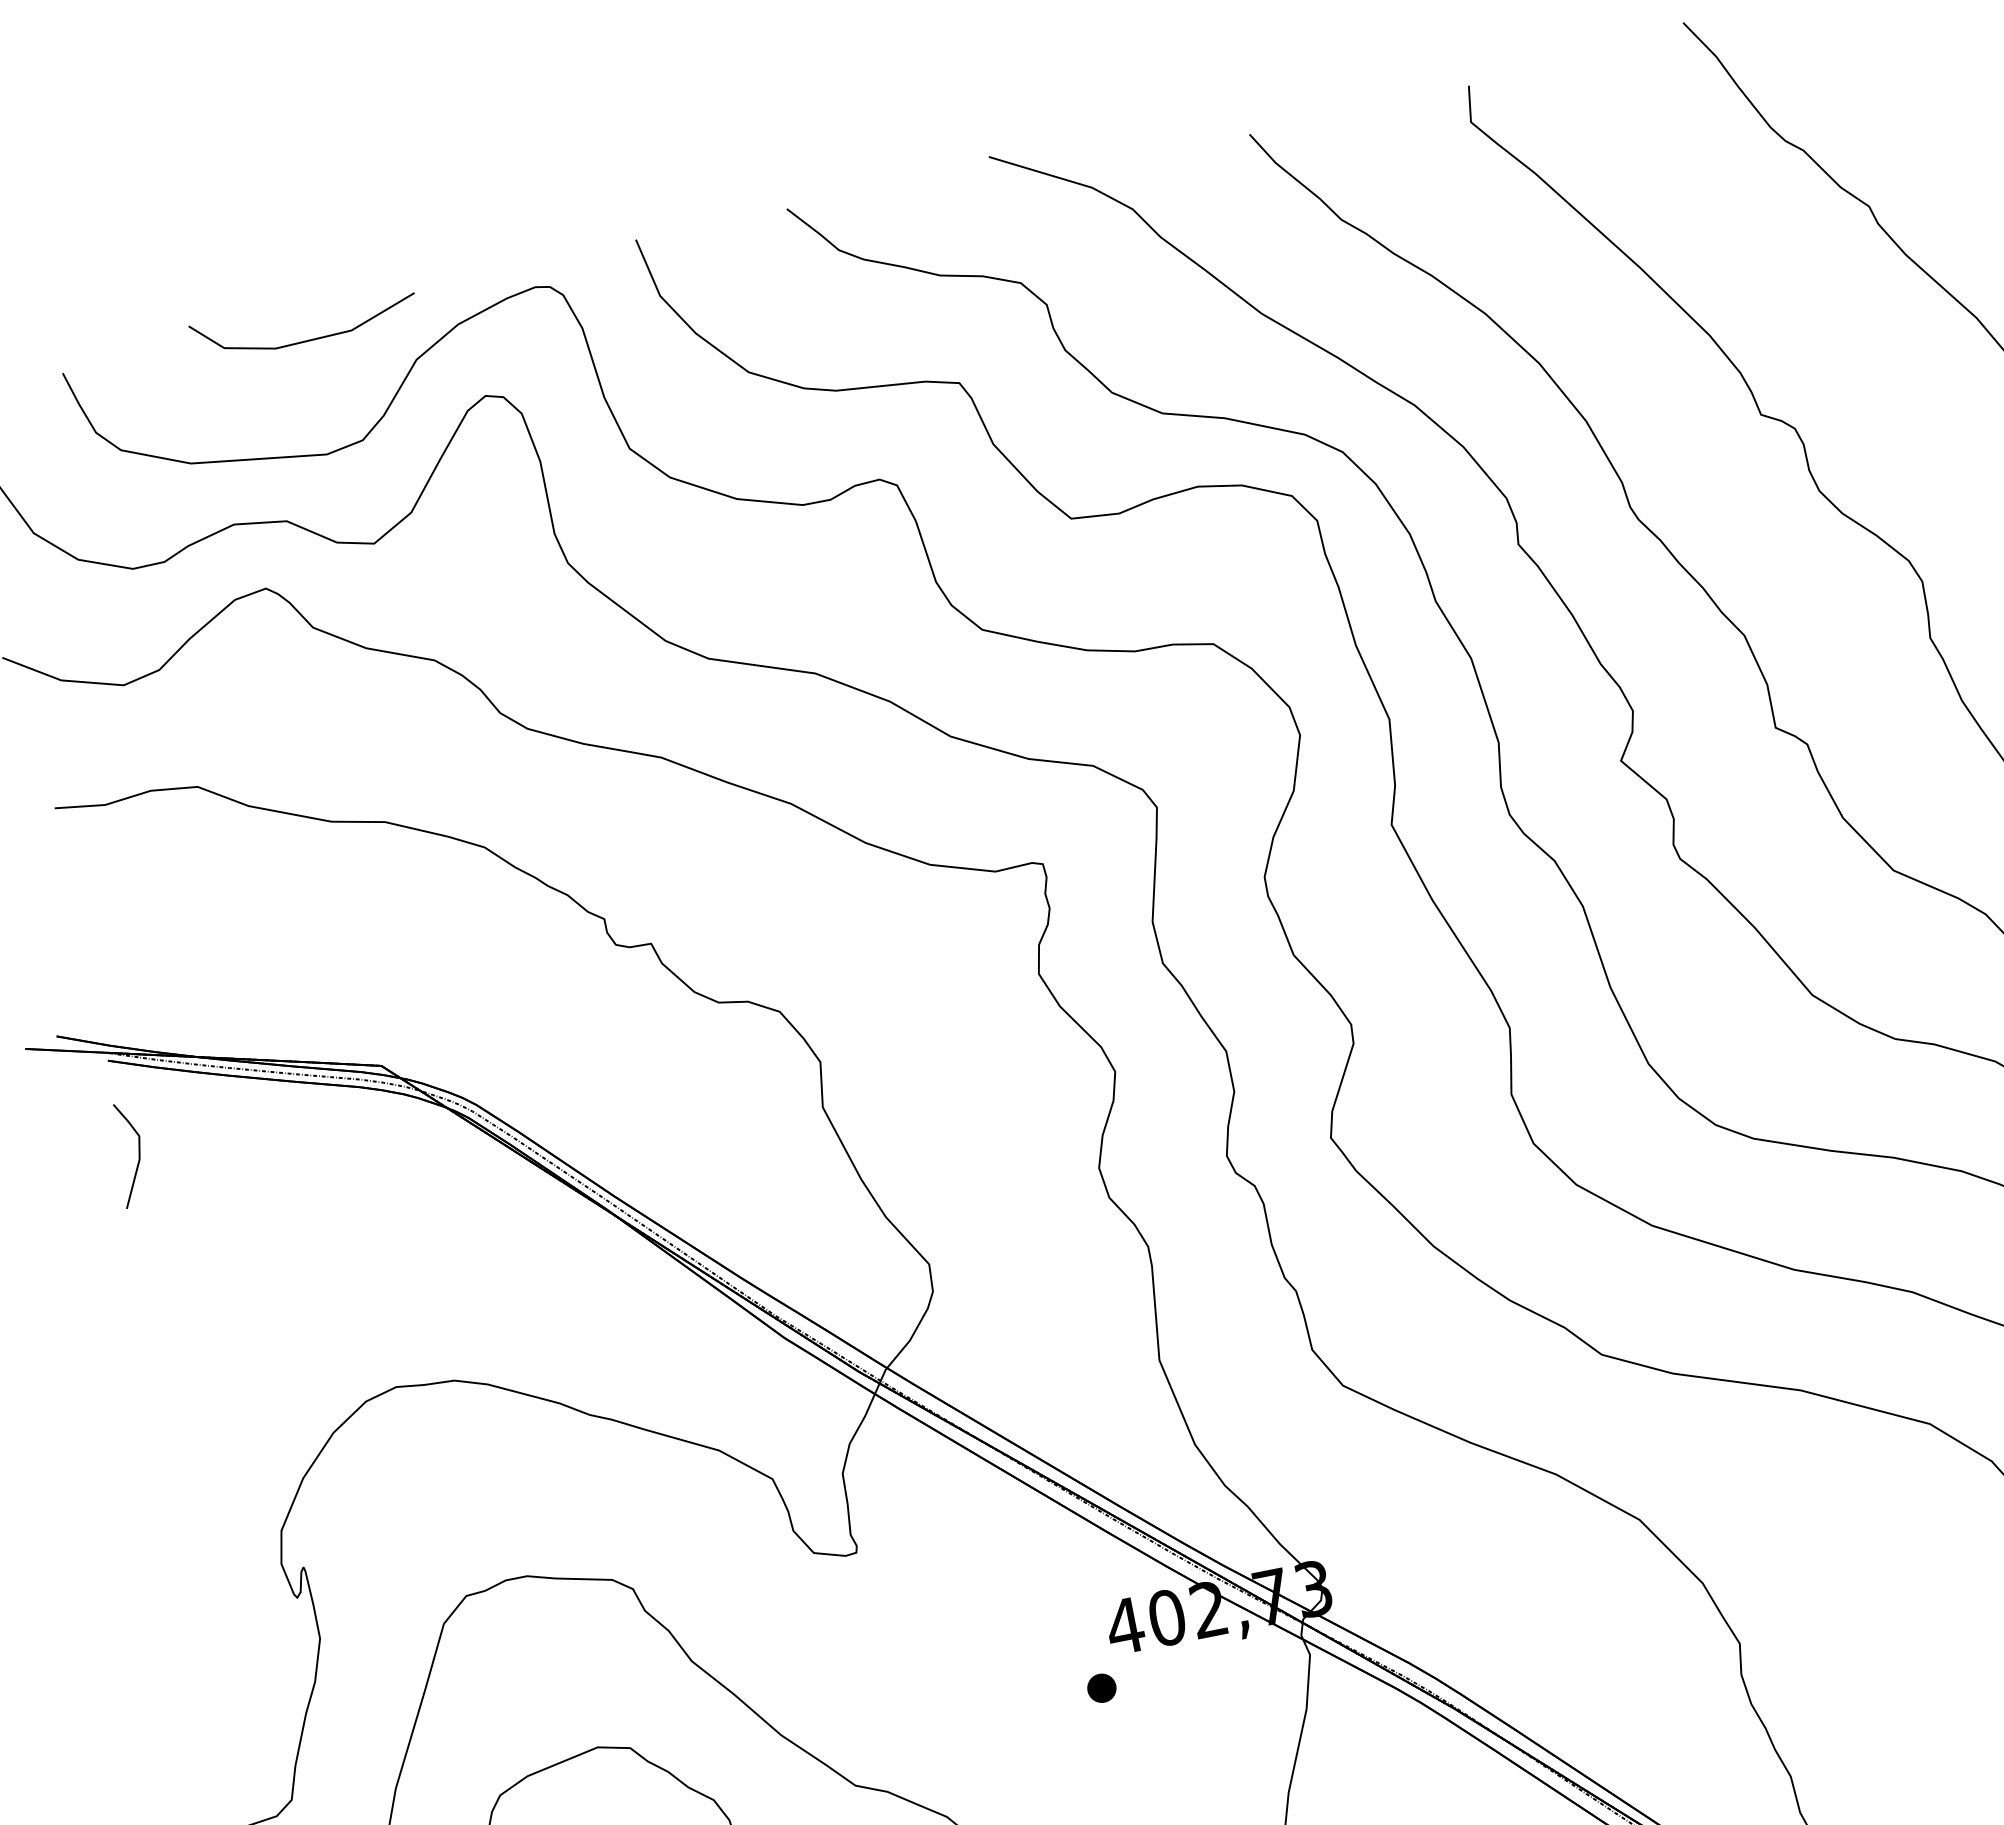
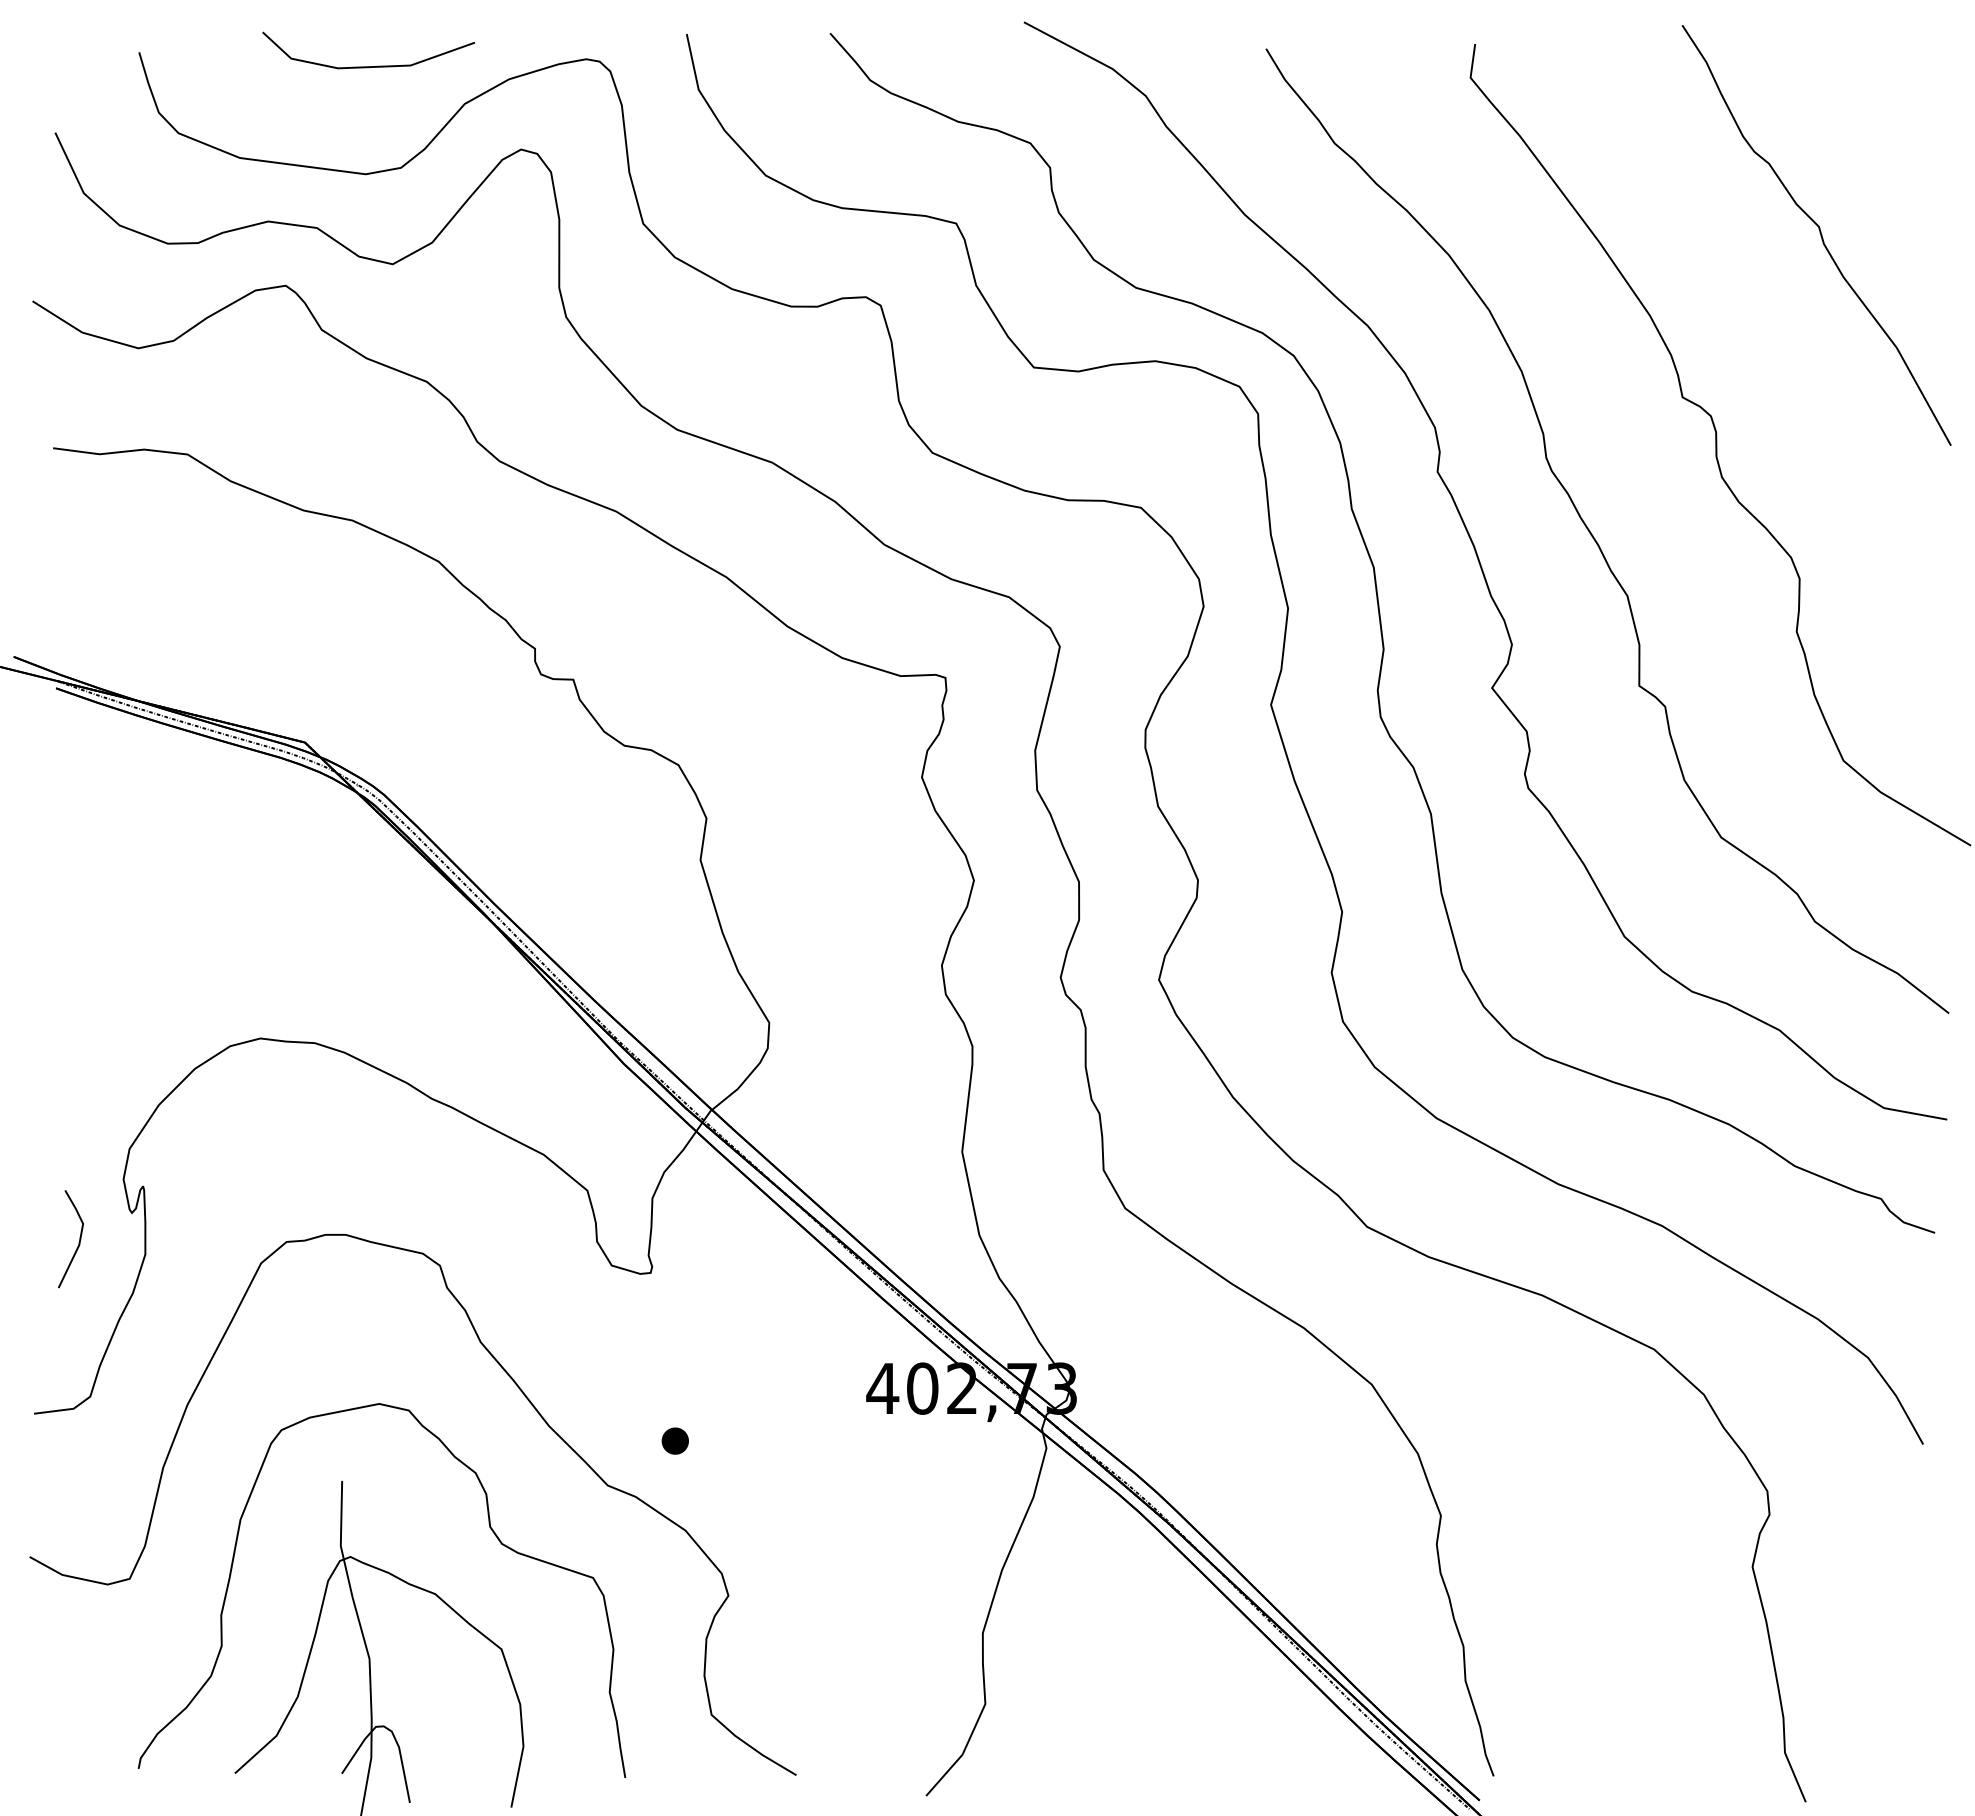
part: (138, 1156) -> (78, 1242), moved
part: (1100, 1687) -> (674, 1440), moved

